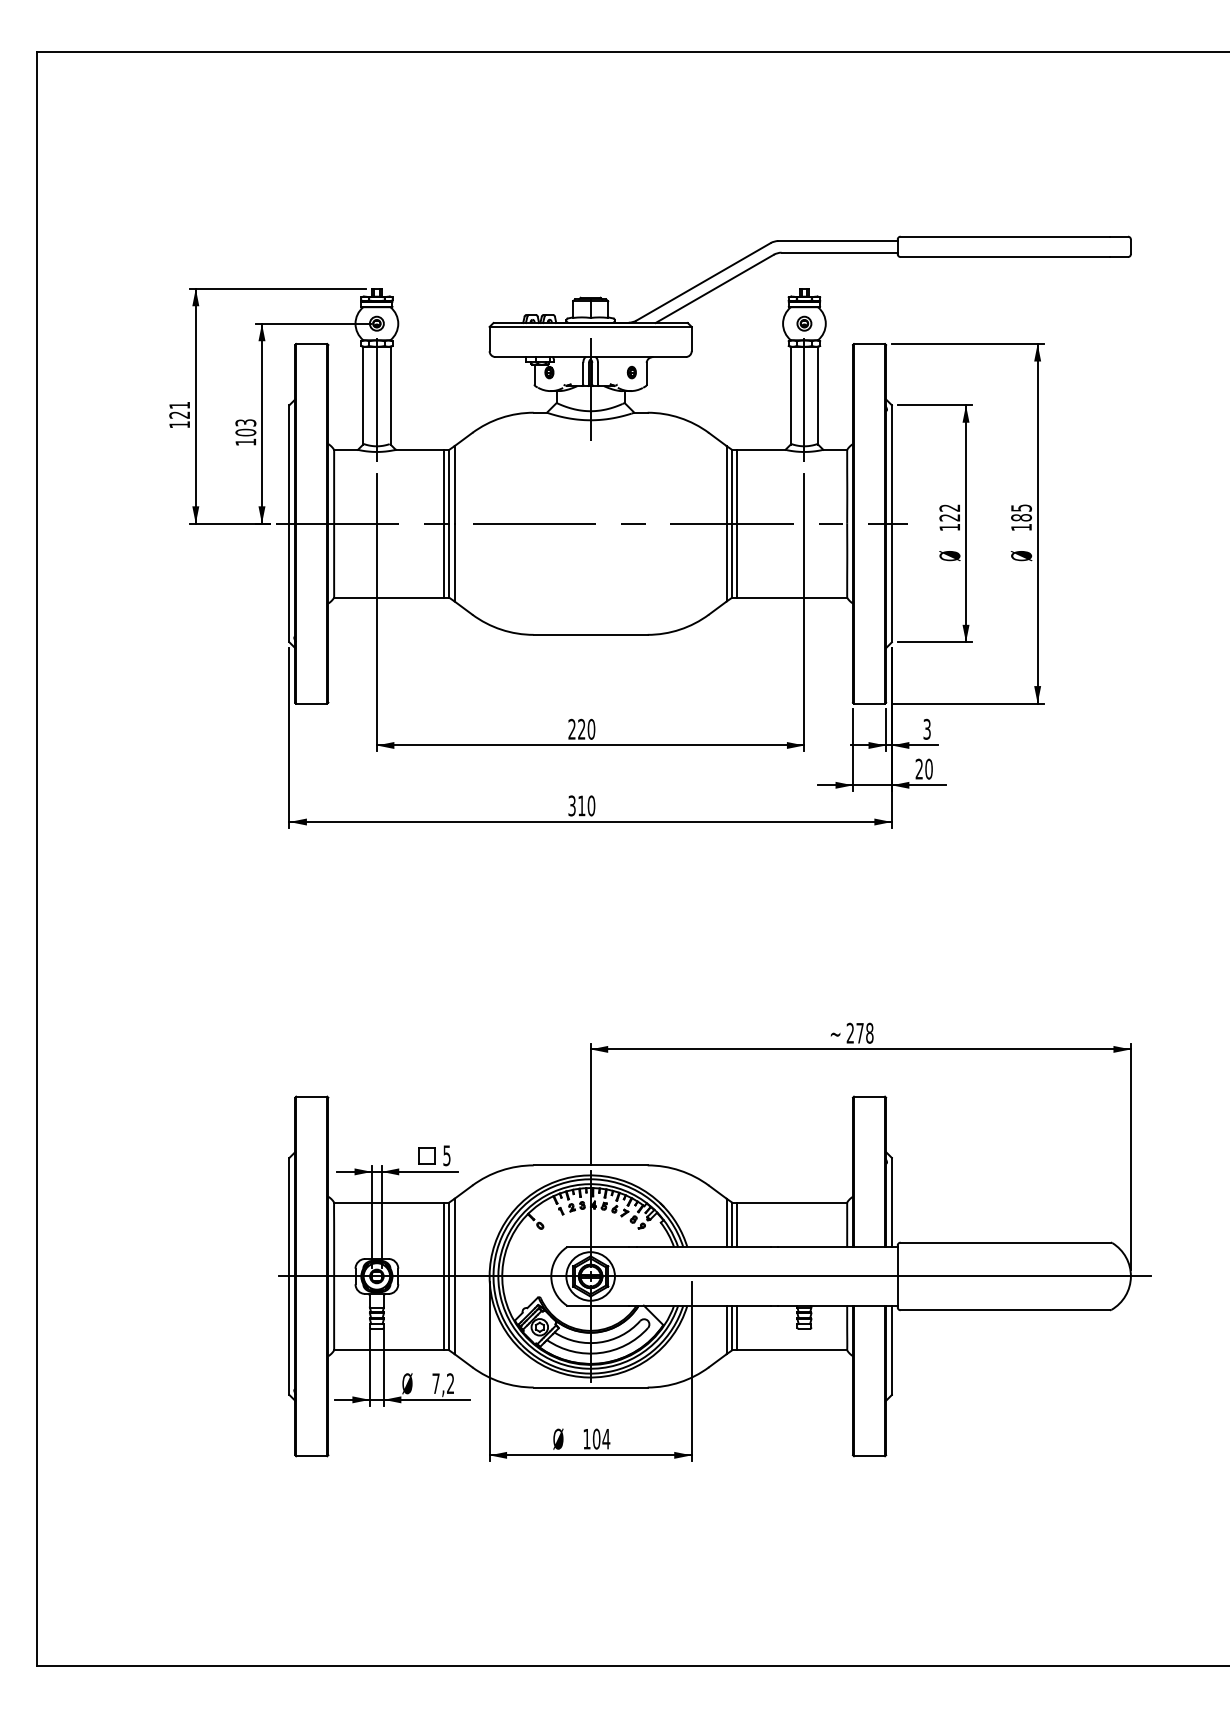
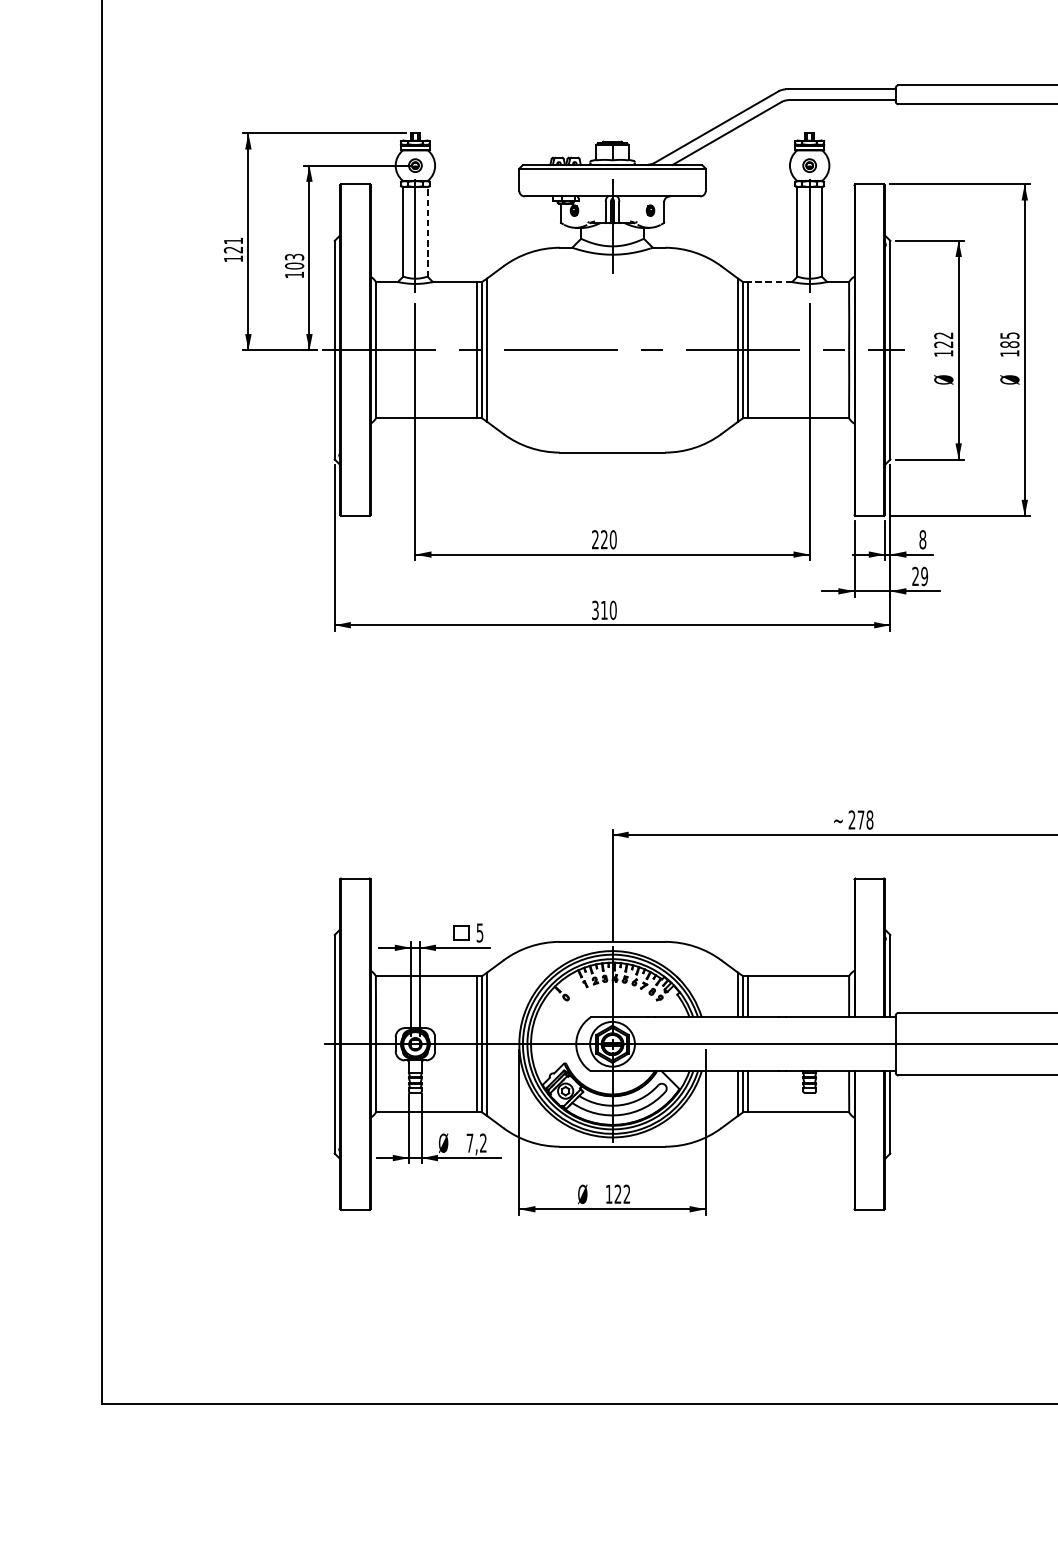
line: (390, 395) -> (427, 231), solid -> dashed
line: (760, 449) -> (769, 281), solid -> dashed
text: (926, 729) -> (922, 539), 3 -> 8
text: (928, 769) -> (924, 576), 20 -> 29
text: (601, 1438) -> (622, 1193), 104 -> 122

